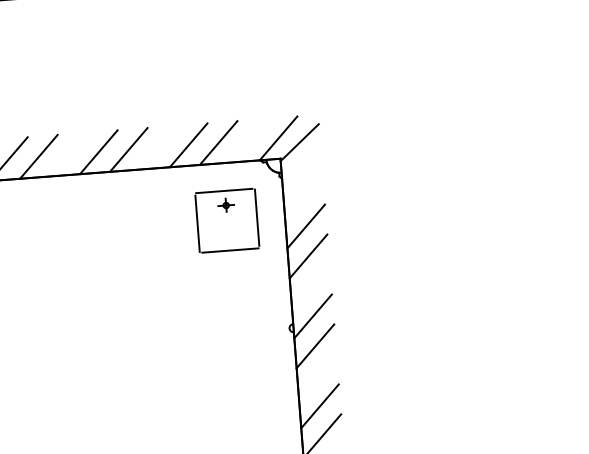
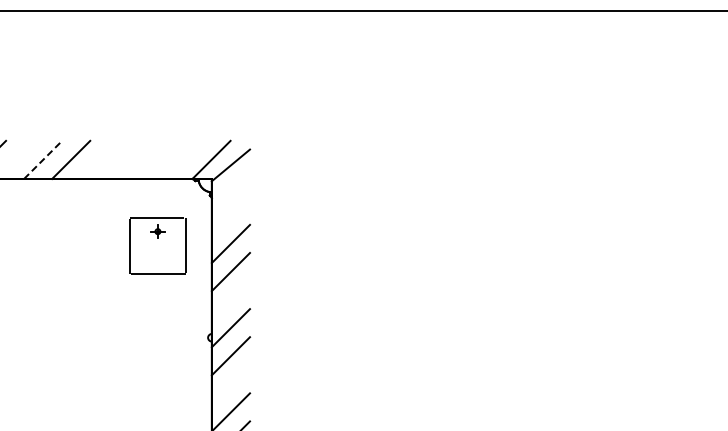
line: (218, 142) -> (155, 159), removed
line: (188, 144) -> (127, 159), removed
line: (99, 151) -> (43, 159), solid -> dashed
part: (226, 212) -> (157, 238), moved

